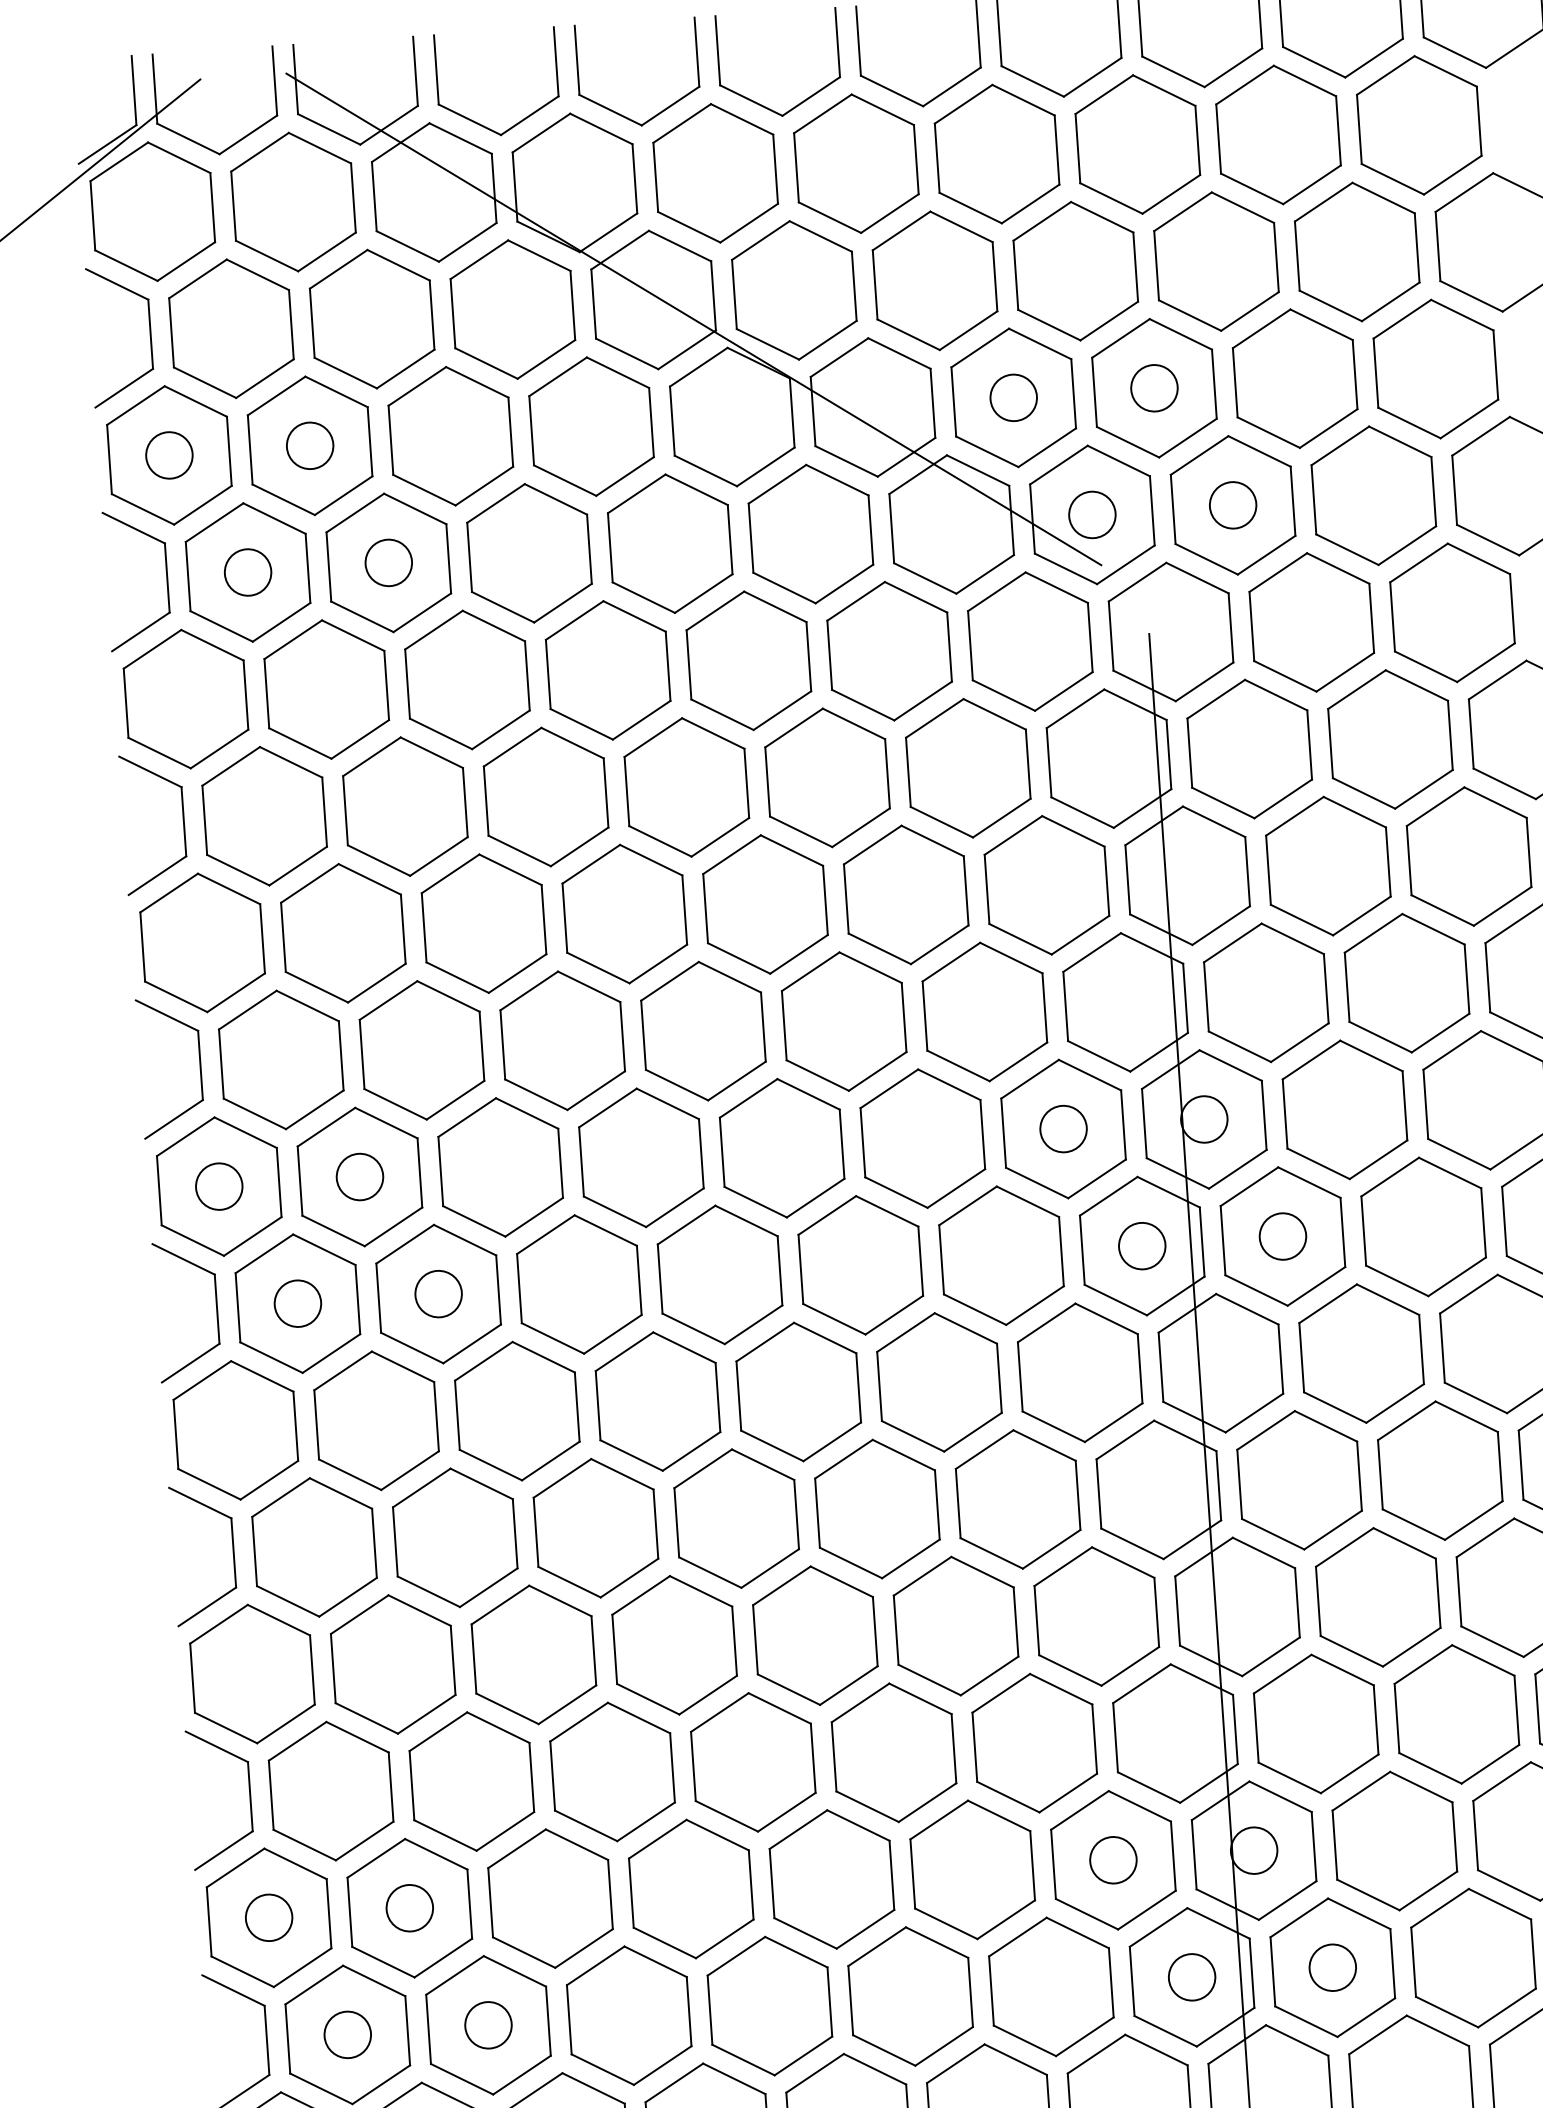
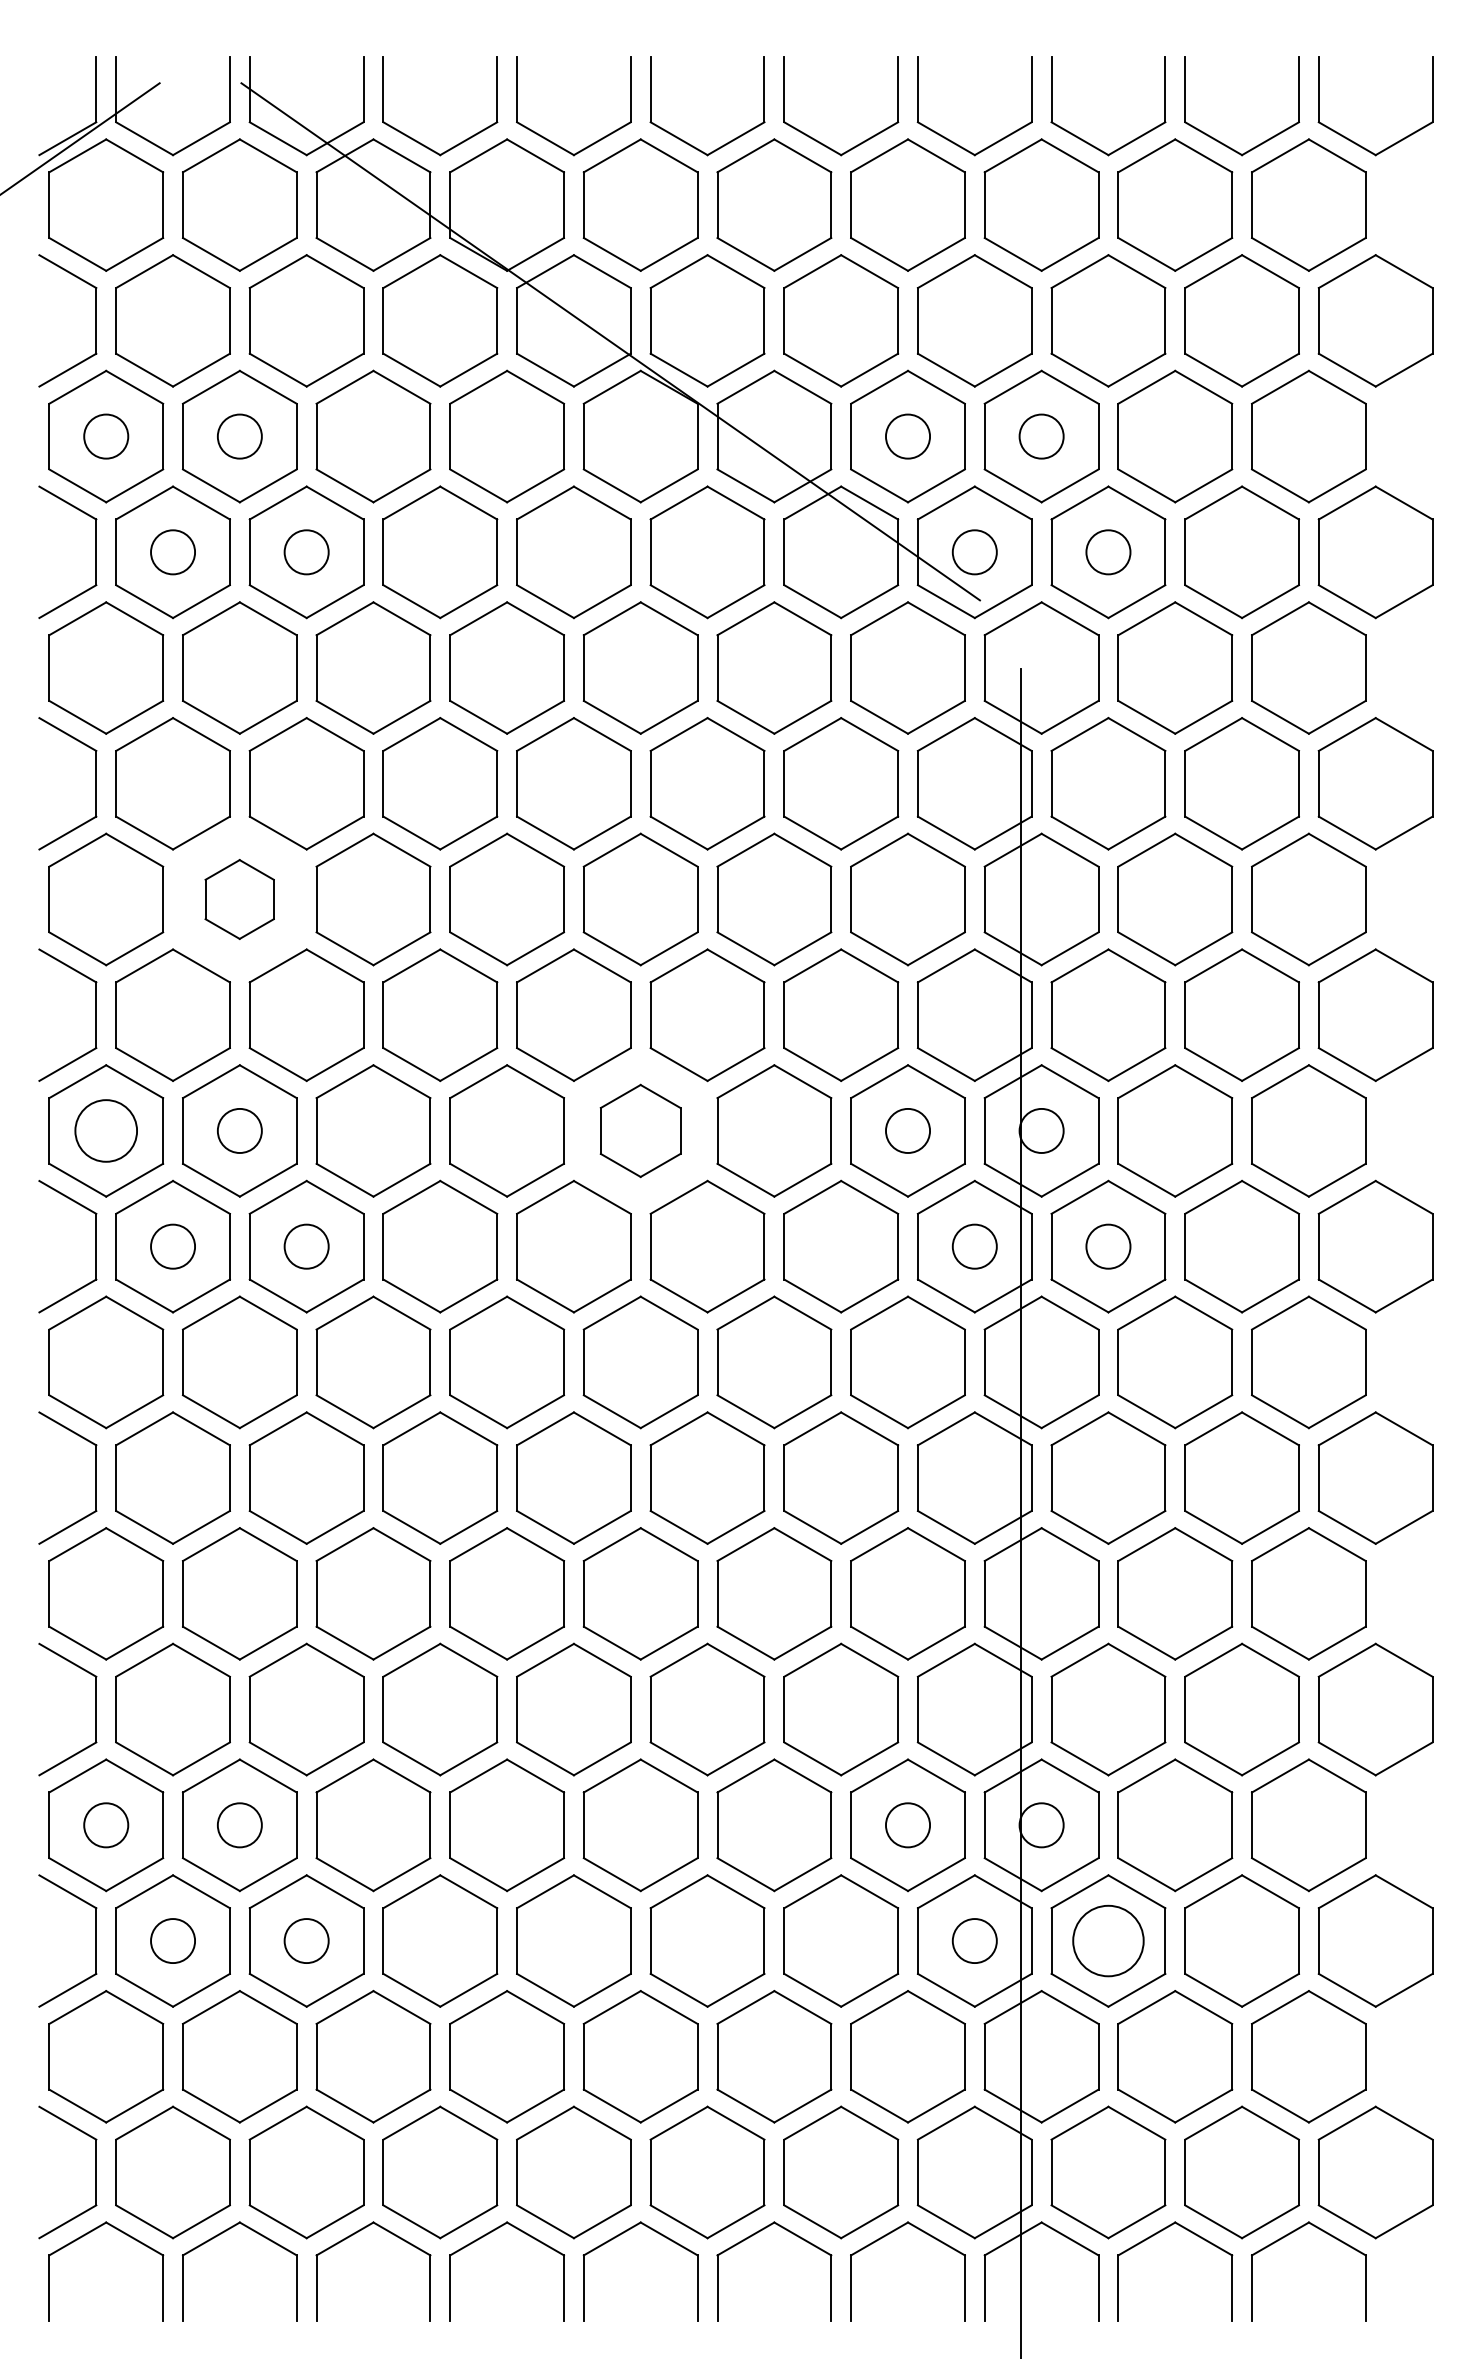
part: (342, 933) -> (239, 899), size x0.6
part: (781, 1147) -> (640, 1130), size x0.7
circle: (219, 1186) -> (106, 1130), size x1.4
circle: (1332, 1968) -> (1108, 1941), size x1.6

